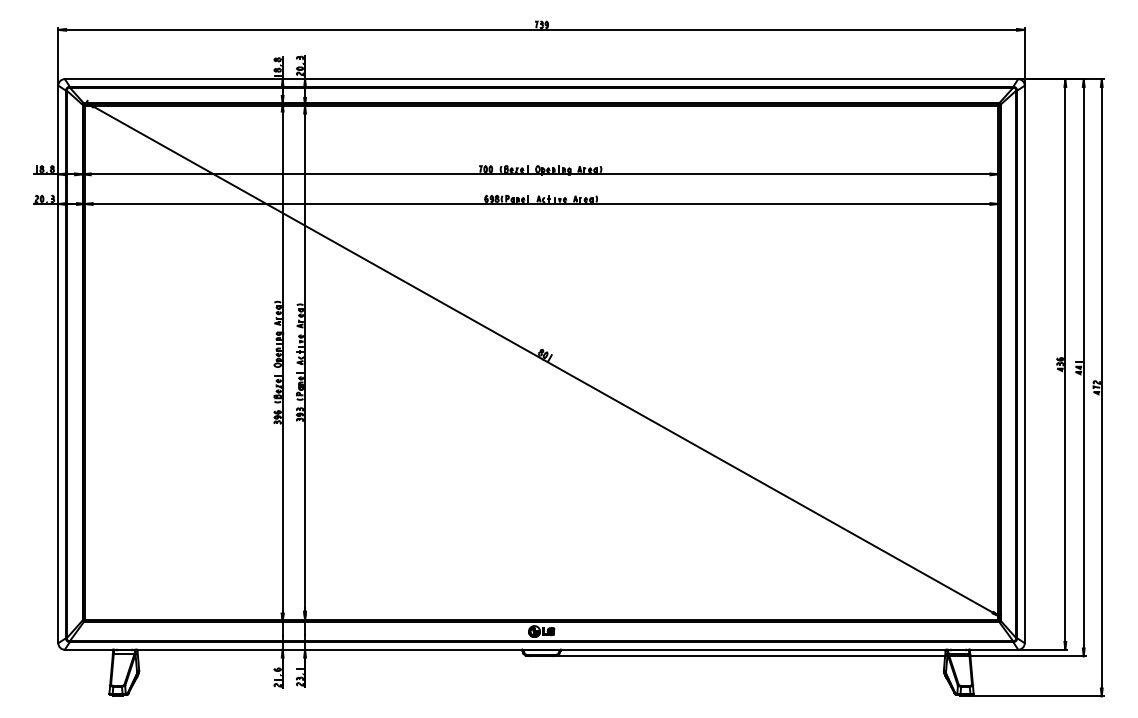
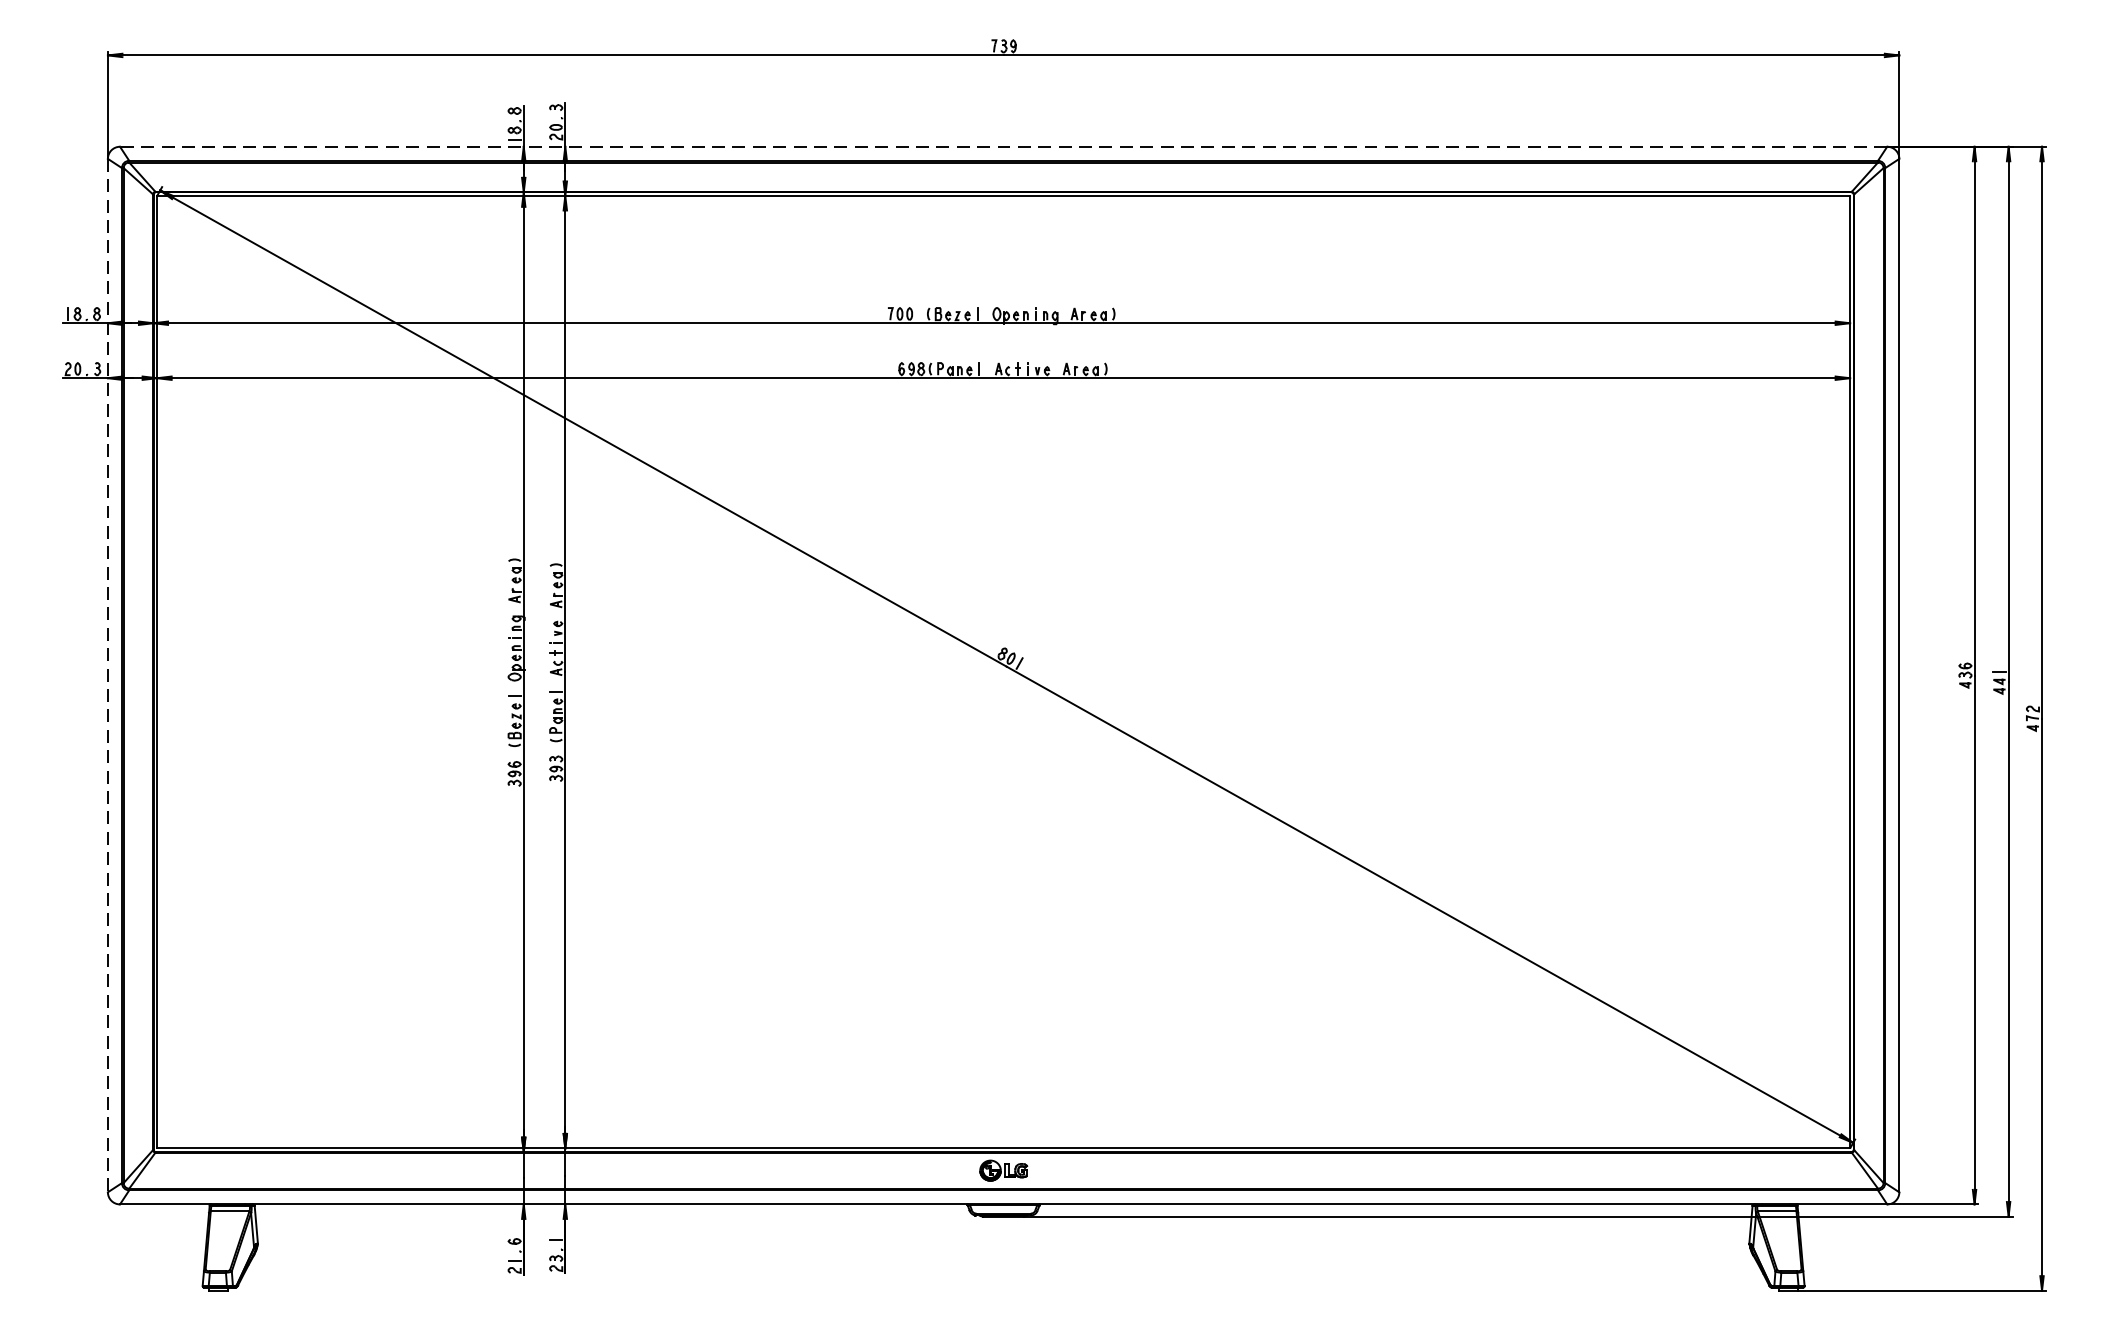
line: (541, 79) -> (1003, 147), solid -> dashed
line: (58, 364) -> (108, 675), solid -> dashed

